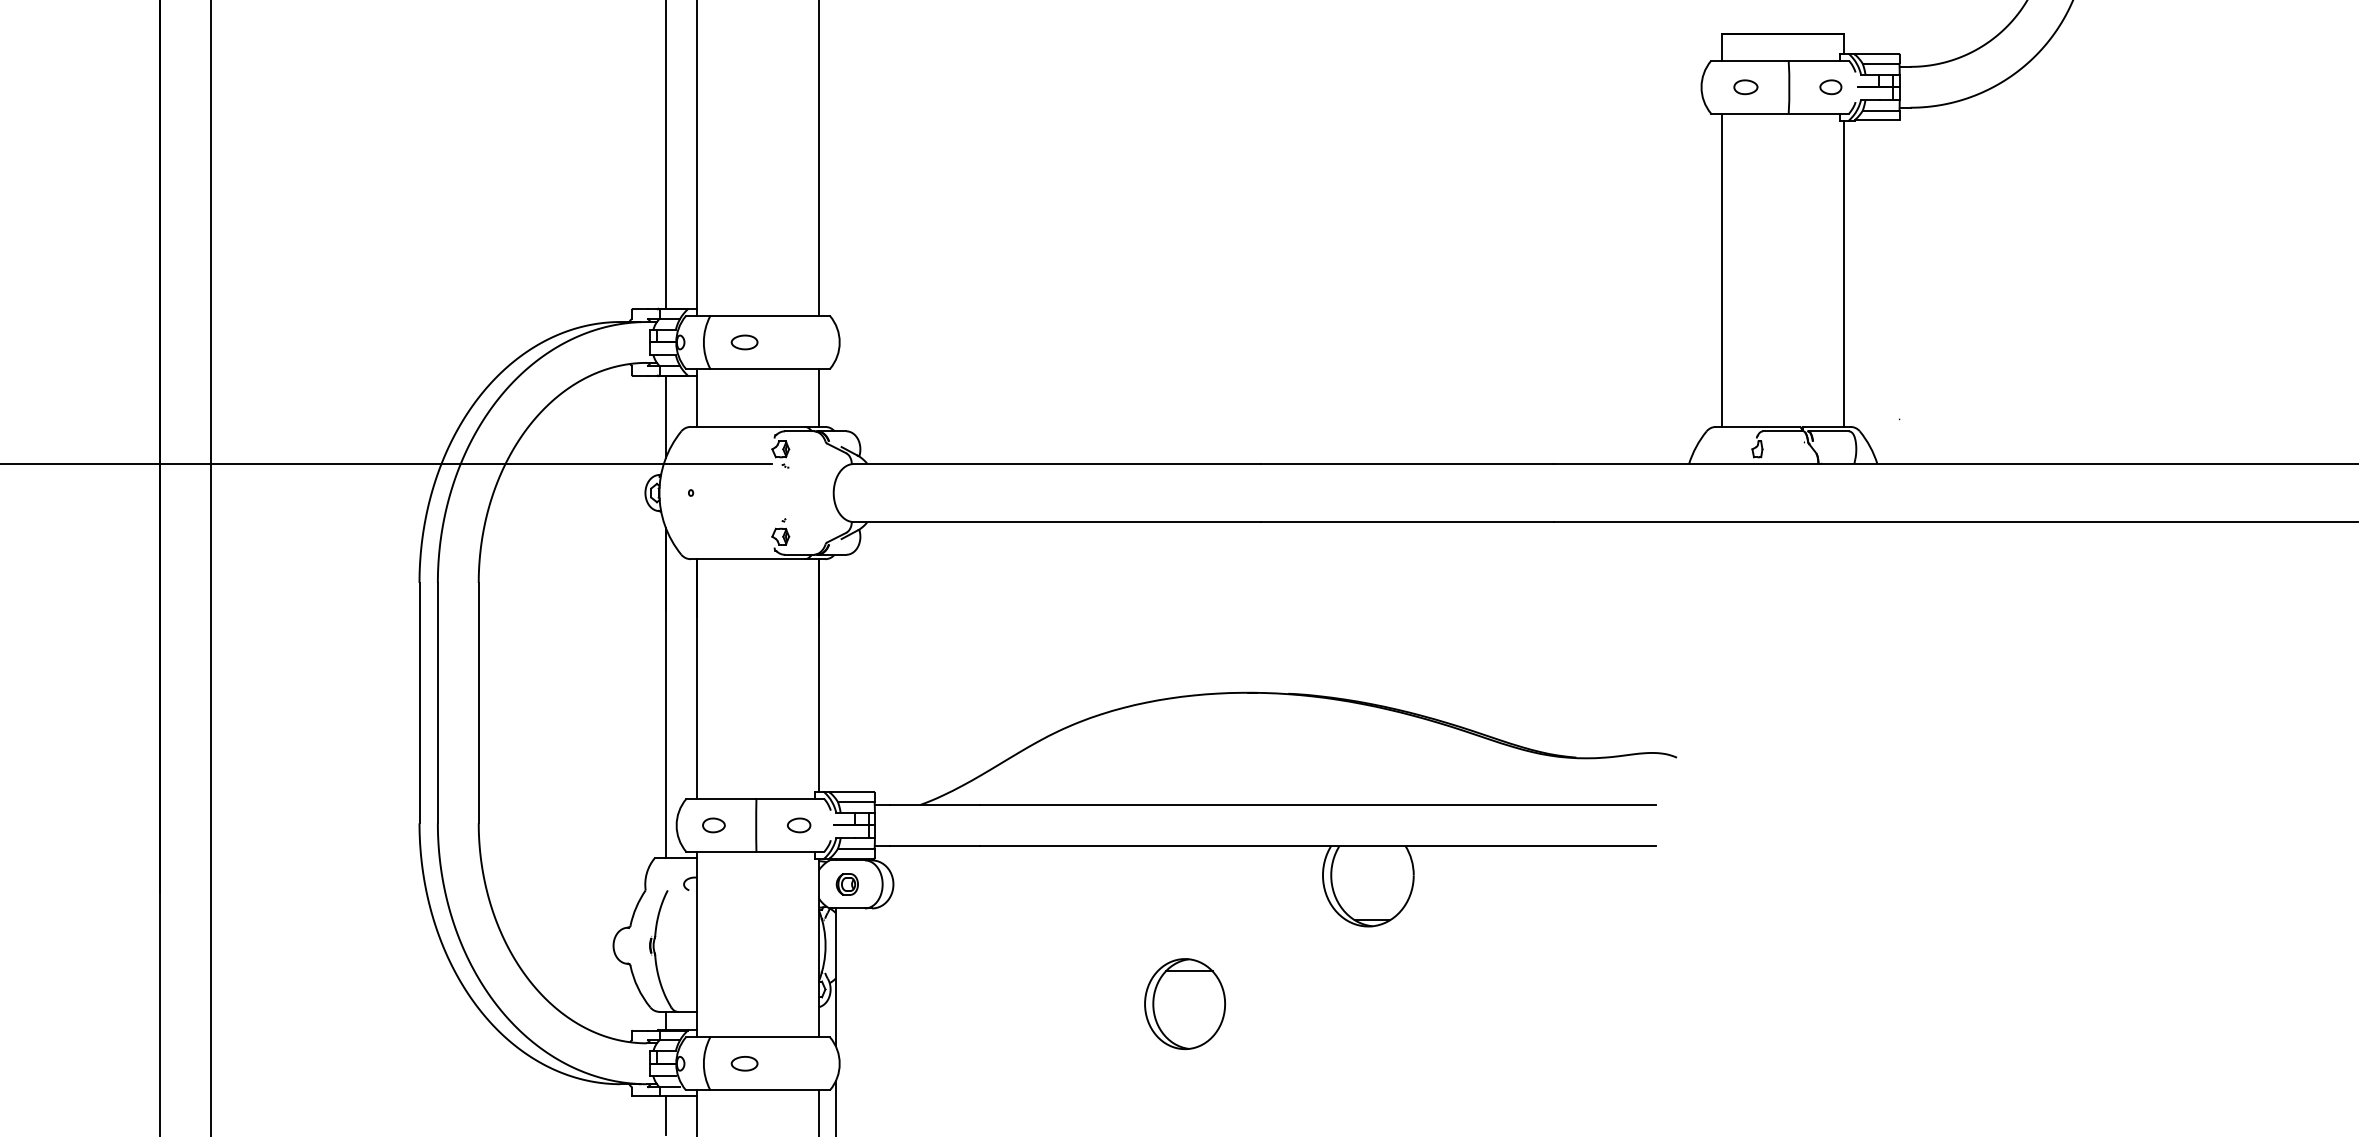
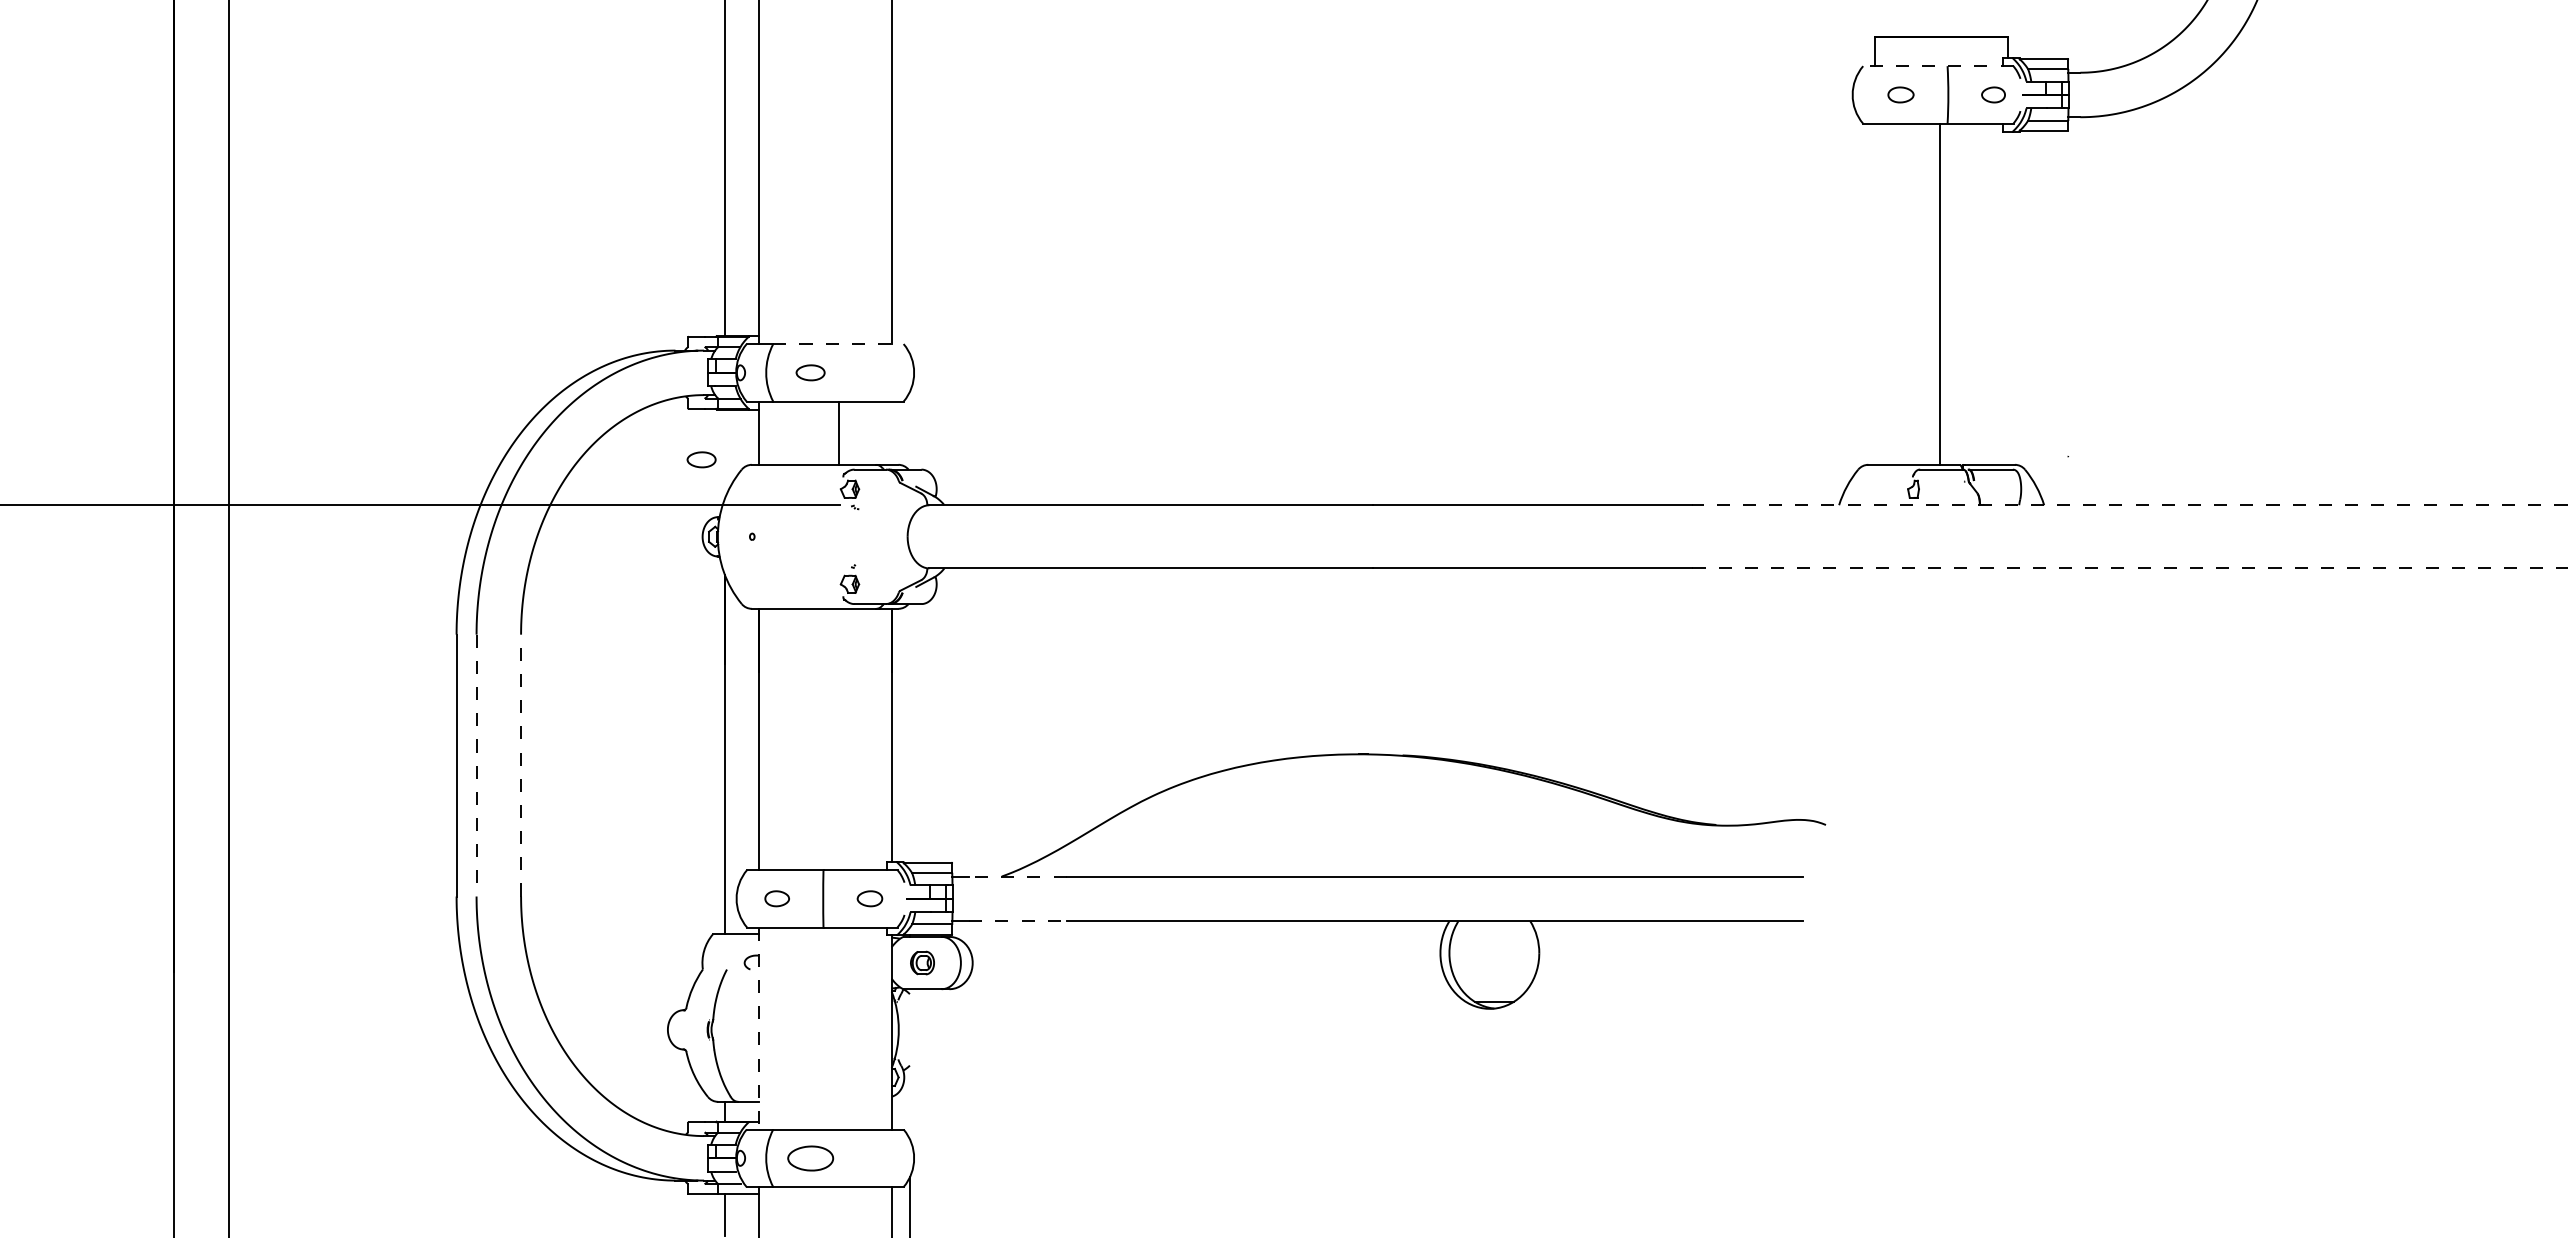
line: (1779, 61) -> (1937, 66), solid -> dashed
line: (1722, 269) -> (1940, 293), moved
line: (1844, 273) -> (2008, 297), removed
line: (770, 316) -> (838, 344), solid -> dashed
line: (818, 397) -> (838, 432), moved
line: (665, 416) -> (724, 453), removed
part: (644, 422) -> (701, 459), added
line: (1956, 464) -> (2130, 505), solid -> dashed
line: (1956, 522) -> (2130, 568), solid -> dashed
line: (437, 703) -> (476, 765), solid -> dashed
line: (479, 703) -> (521, 765), solid -> dashed
line: (934, 804) -> (1017, 876), solid -> dashed
line: (934, 846) -> (1017, 921), solid -> dashed
line: (696, 944) -> (758, 1028), solid -> dashed
line: (835, 977) -> (909, 1064), removed
part: (1184, 1004) -> (1289, 1093), removed
part: (744, 1063) -> (810, 1157), size x1.6

